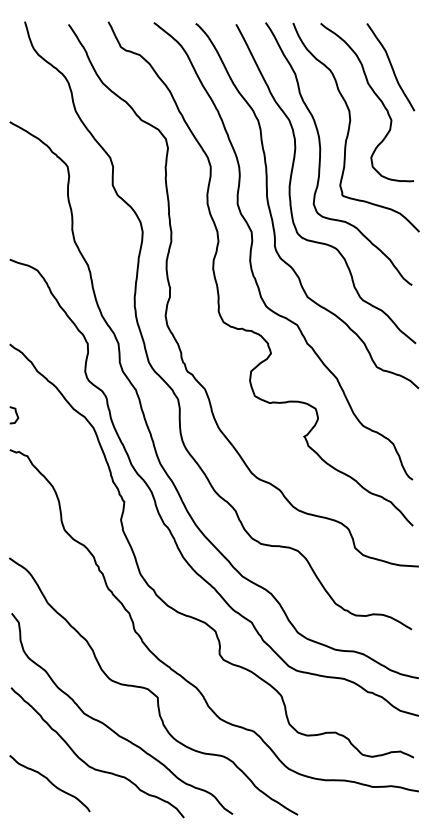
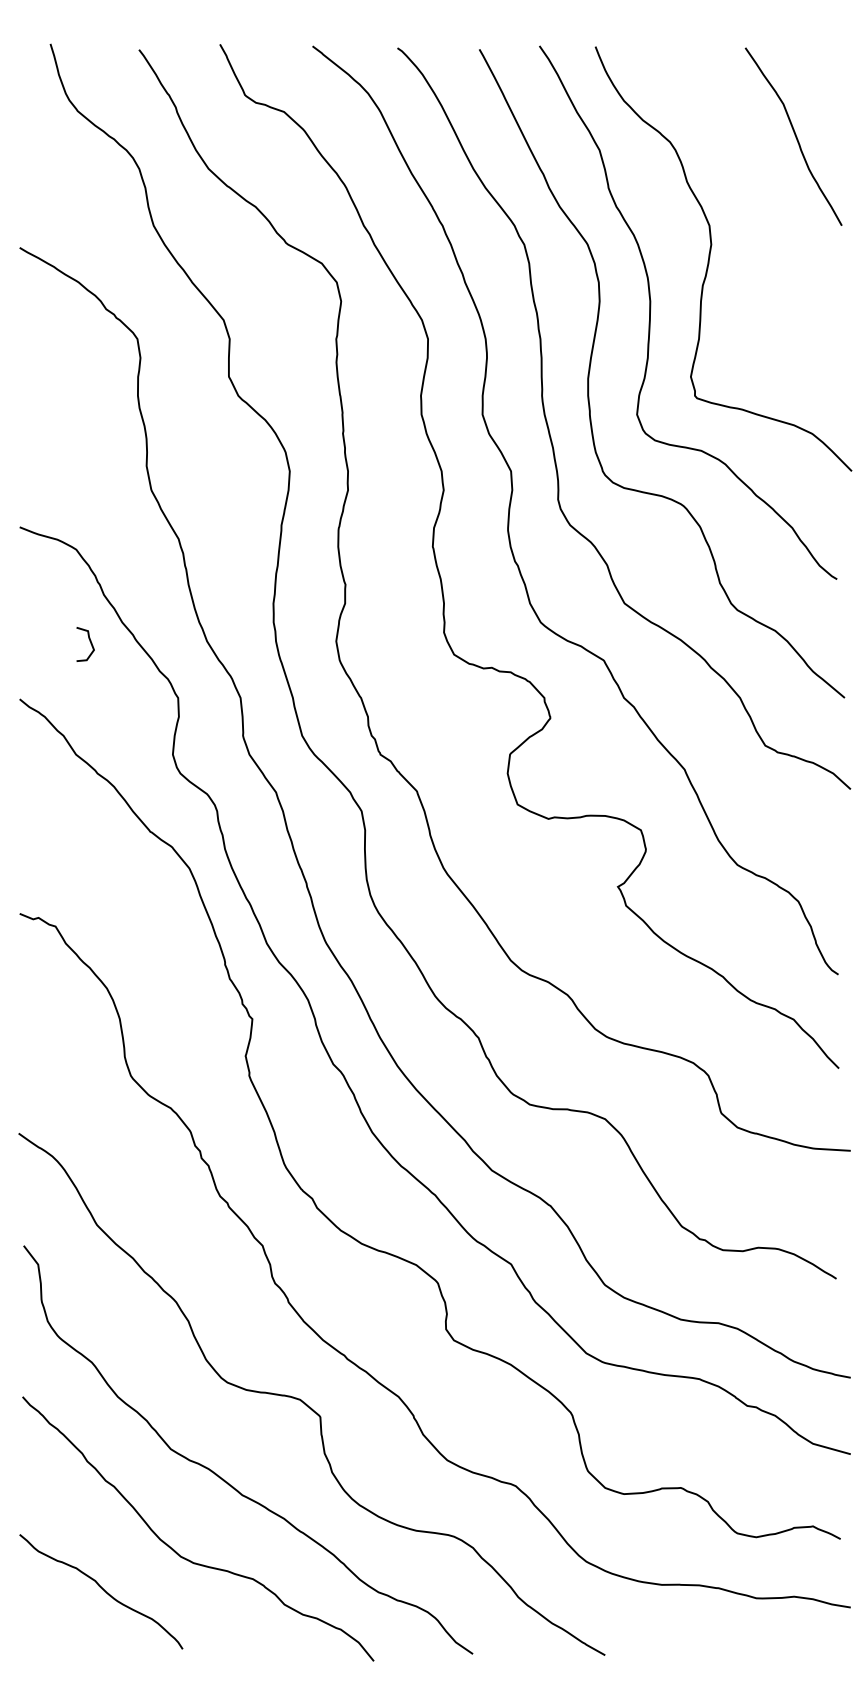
curve: (374, 94) -> (760, 191), removed
curve: (16, 415) -> (90, 644), moved

